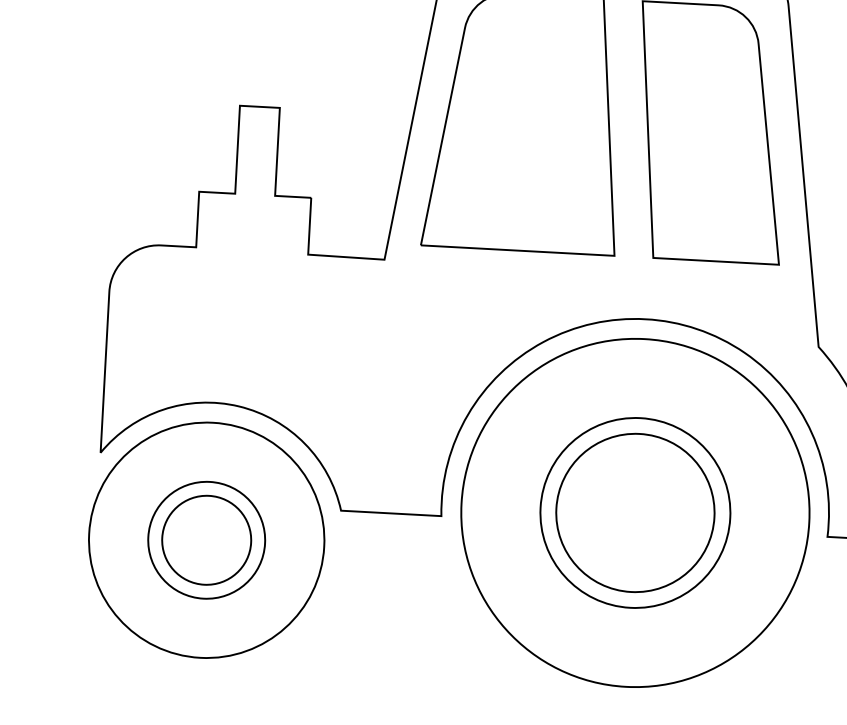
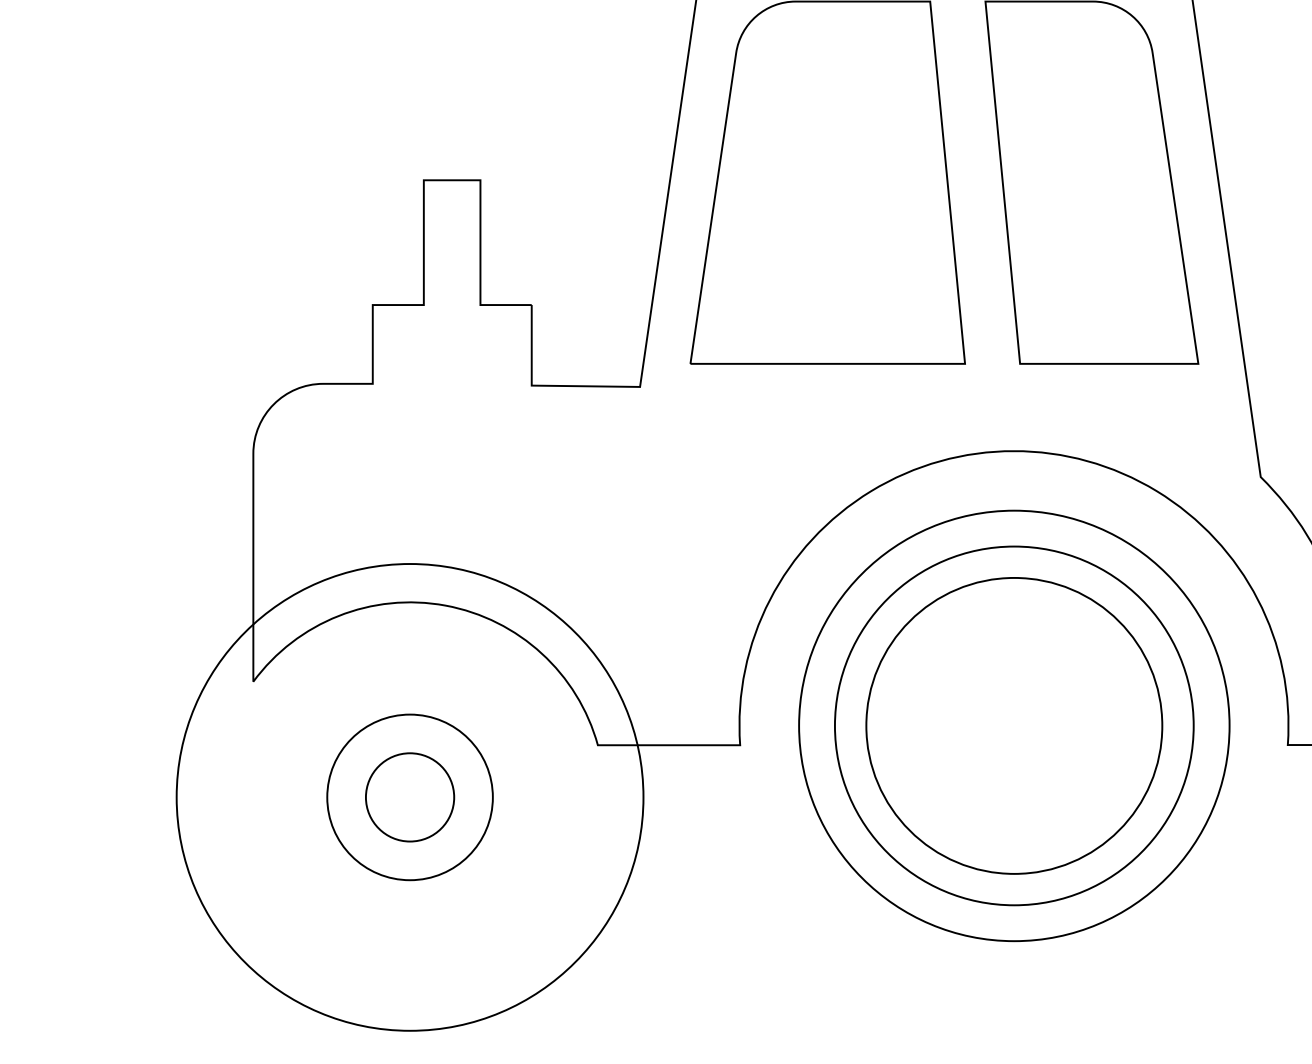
circle: (634, 512) -> (1013, 725), size x0.6
circle: (634, 512) -> (1013, 725), size x1.6
circle: (635, 512) -> (1014, 725), size x1.6
circle: (206, 540) -> (409, 797), size x1.4
circle: (207, 540) -> (410, 797), size x0.7

